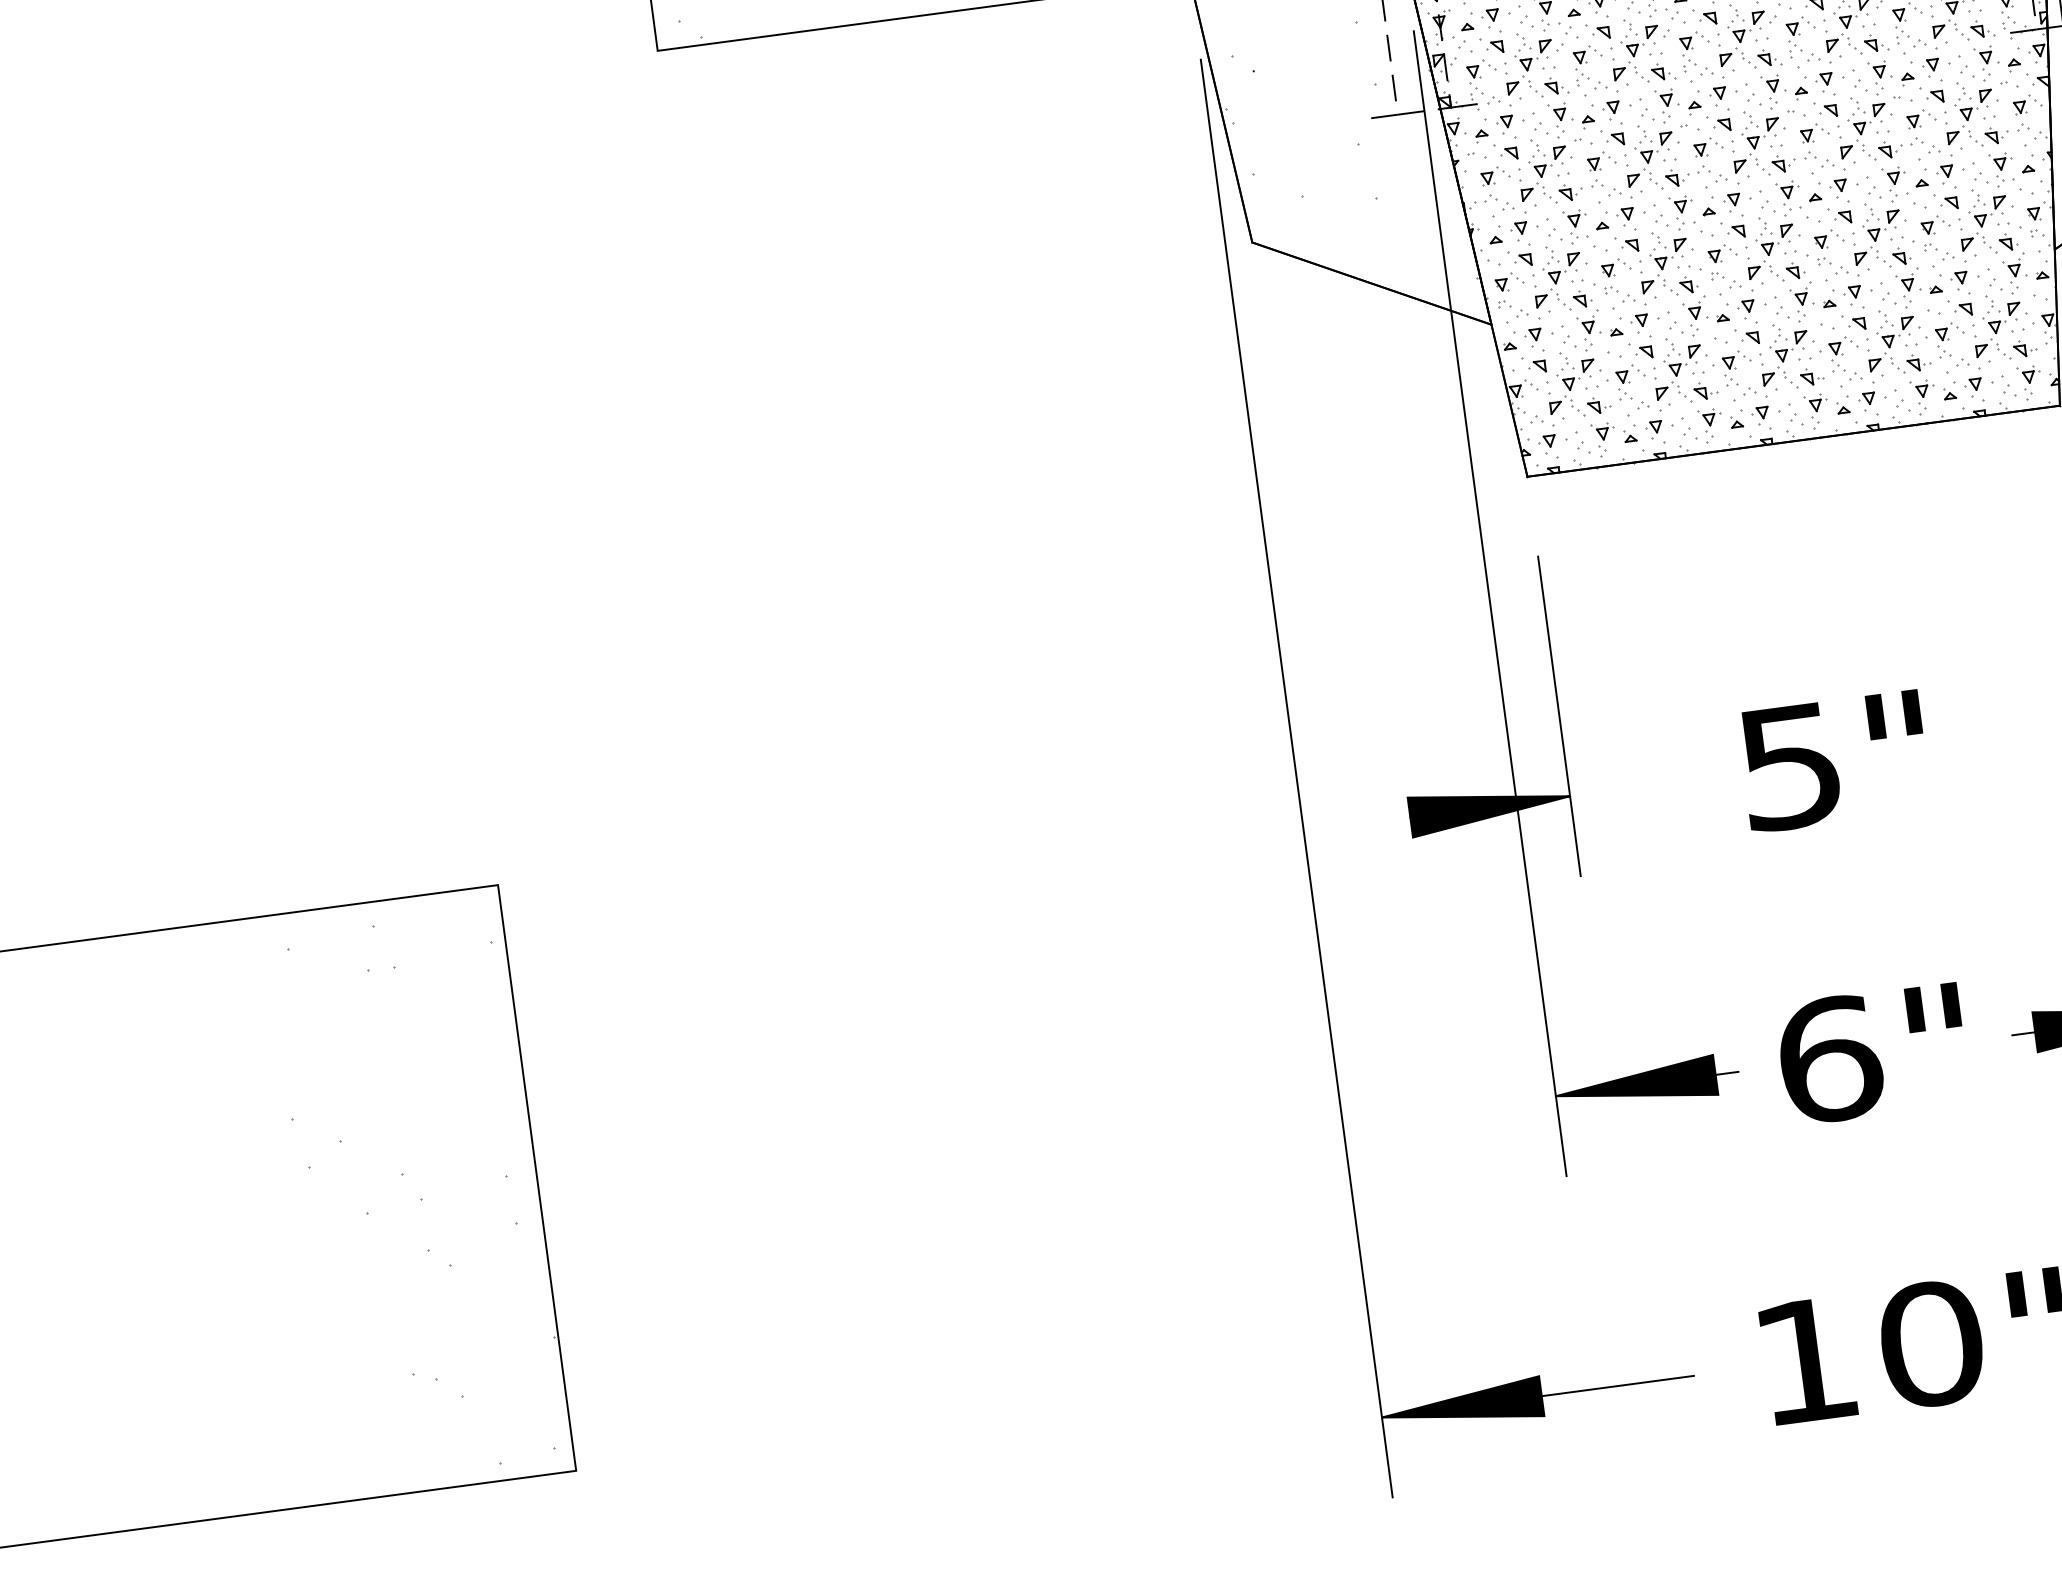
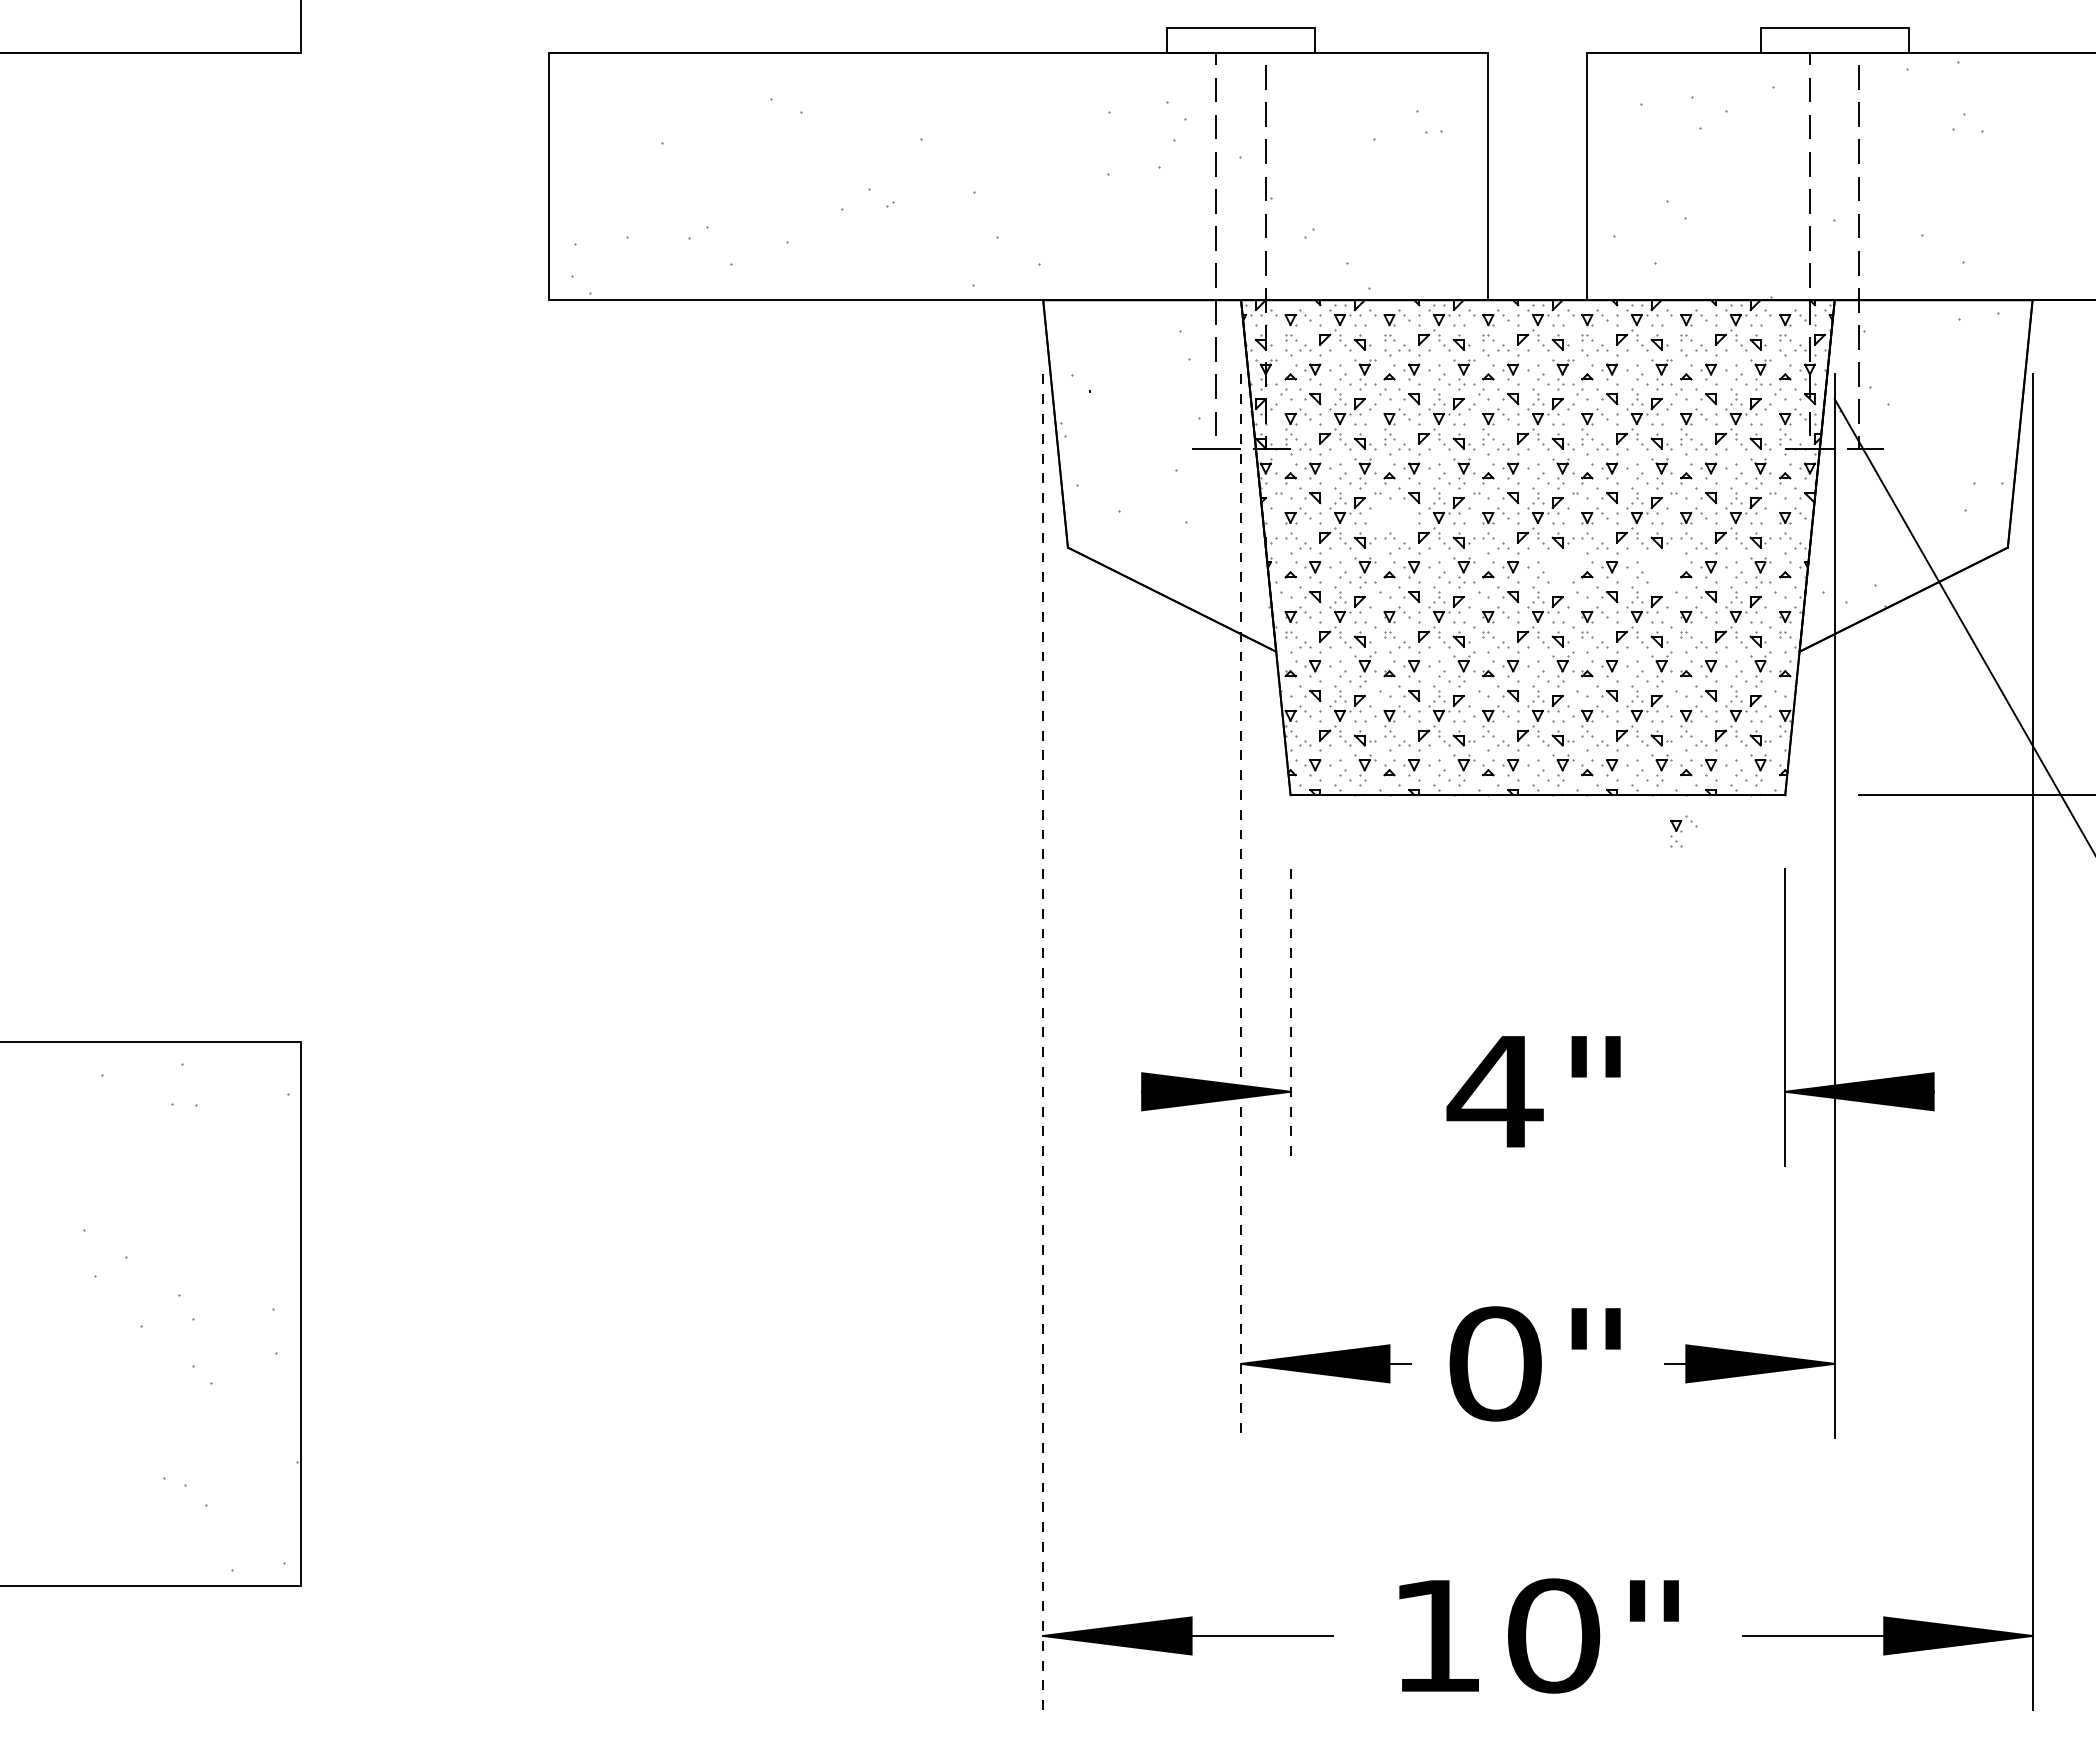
part: (1601, 160) -> (1396, 515), removed
part: (1894, 184) -> (1661, 572), removed
part: (1789, 198) -> (1563, 572), removed
part: (1955, 459) -> (1683, 831), added
line: (1490, 603) -> (1241, 906), solid -> dashed
line: (1559, 717) -> (1290, 1018), solid -> dashed
text: (1789, 767) -> (1494, 1092), 5" -> 4"
line: (1297, 778) -> (1043, 1042), solid -> dashed
text: (1829, 1059) -> (1495, 1363), 6" -> 0"

